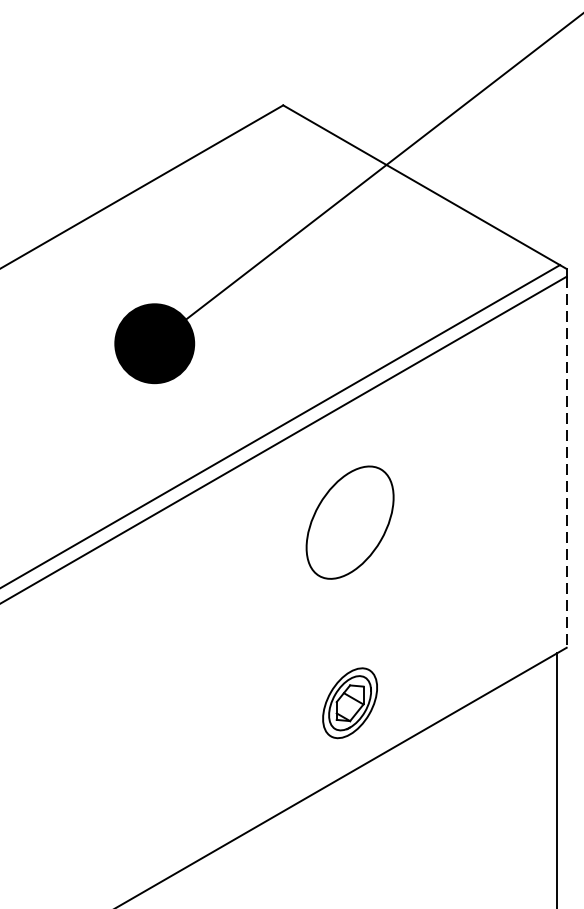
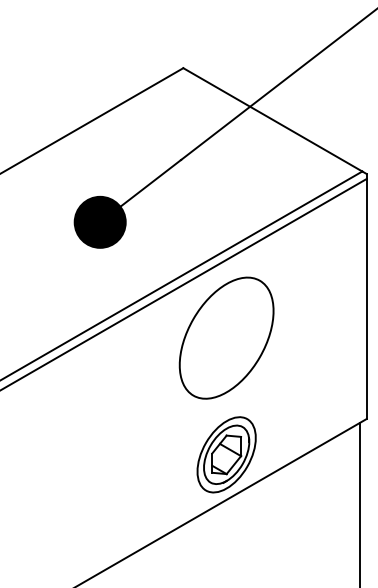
line: (566, 463) -> (366, 299), dashed -> solid
part: (349, 521) -> (226, 337), size x1.67
part: (349, 702) -> (226, 454), size x1.67

